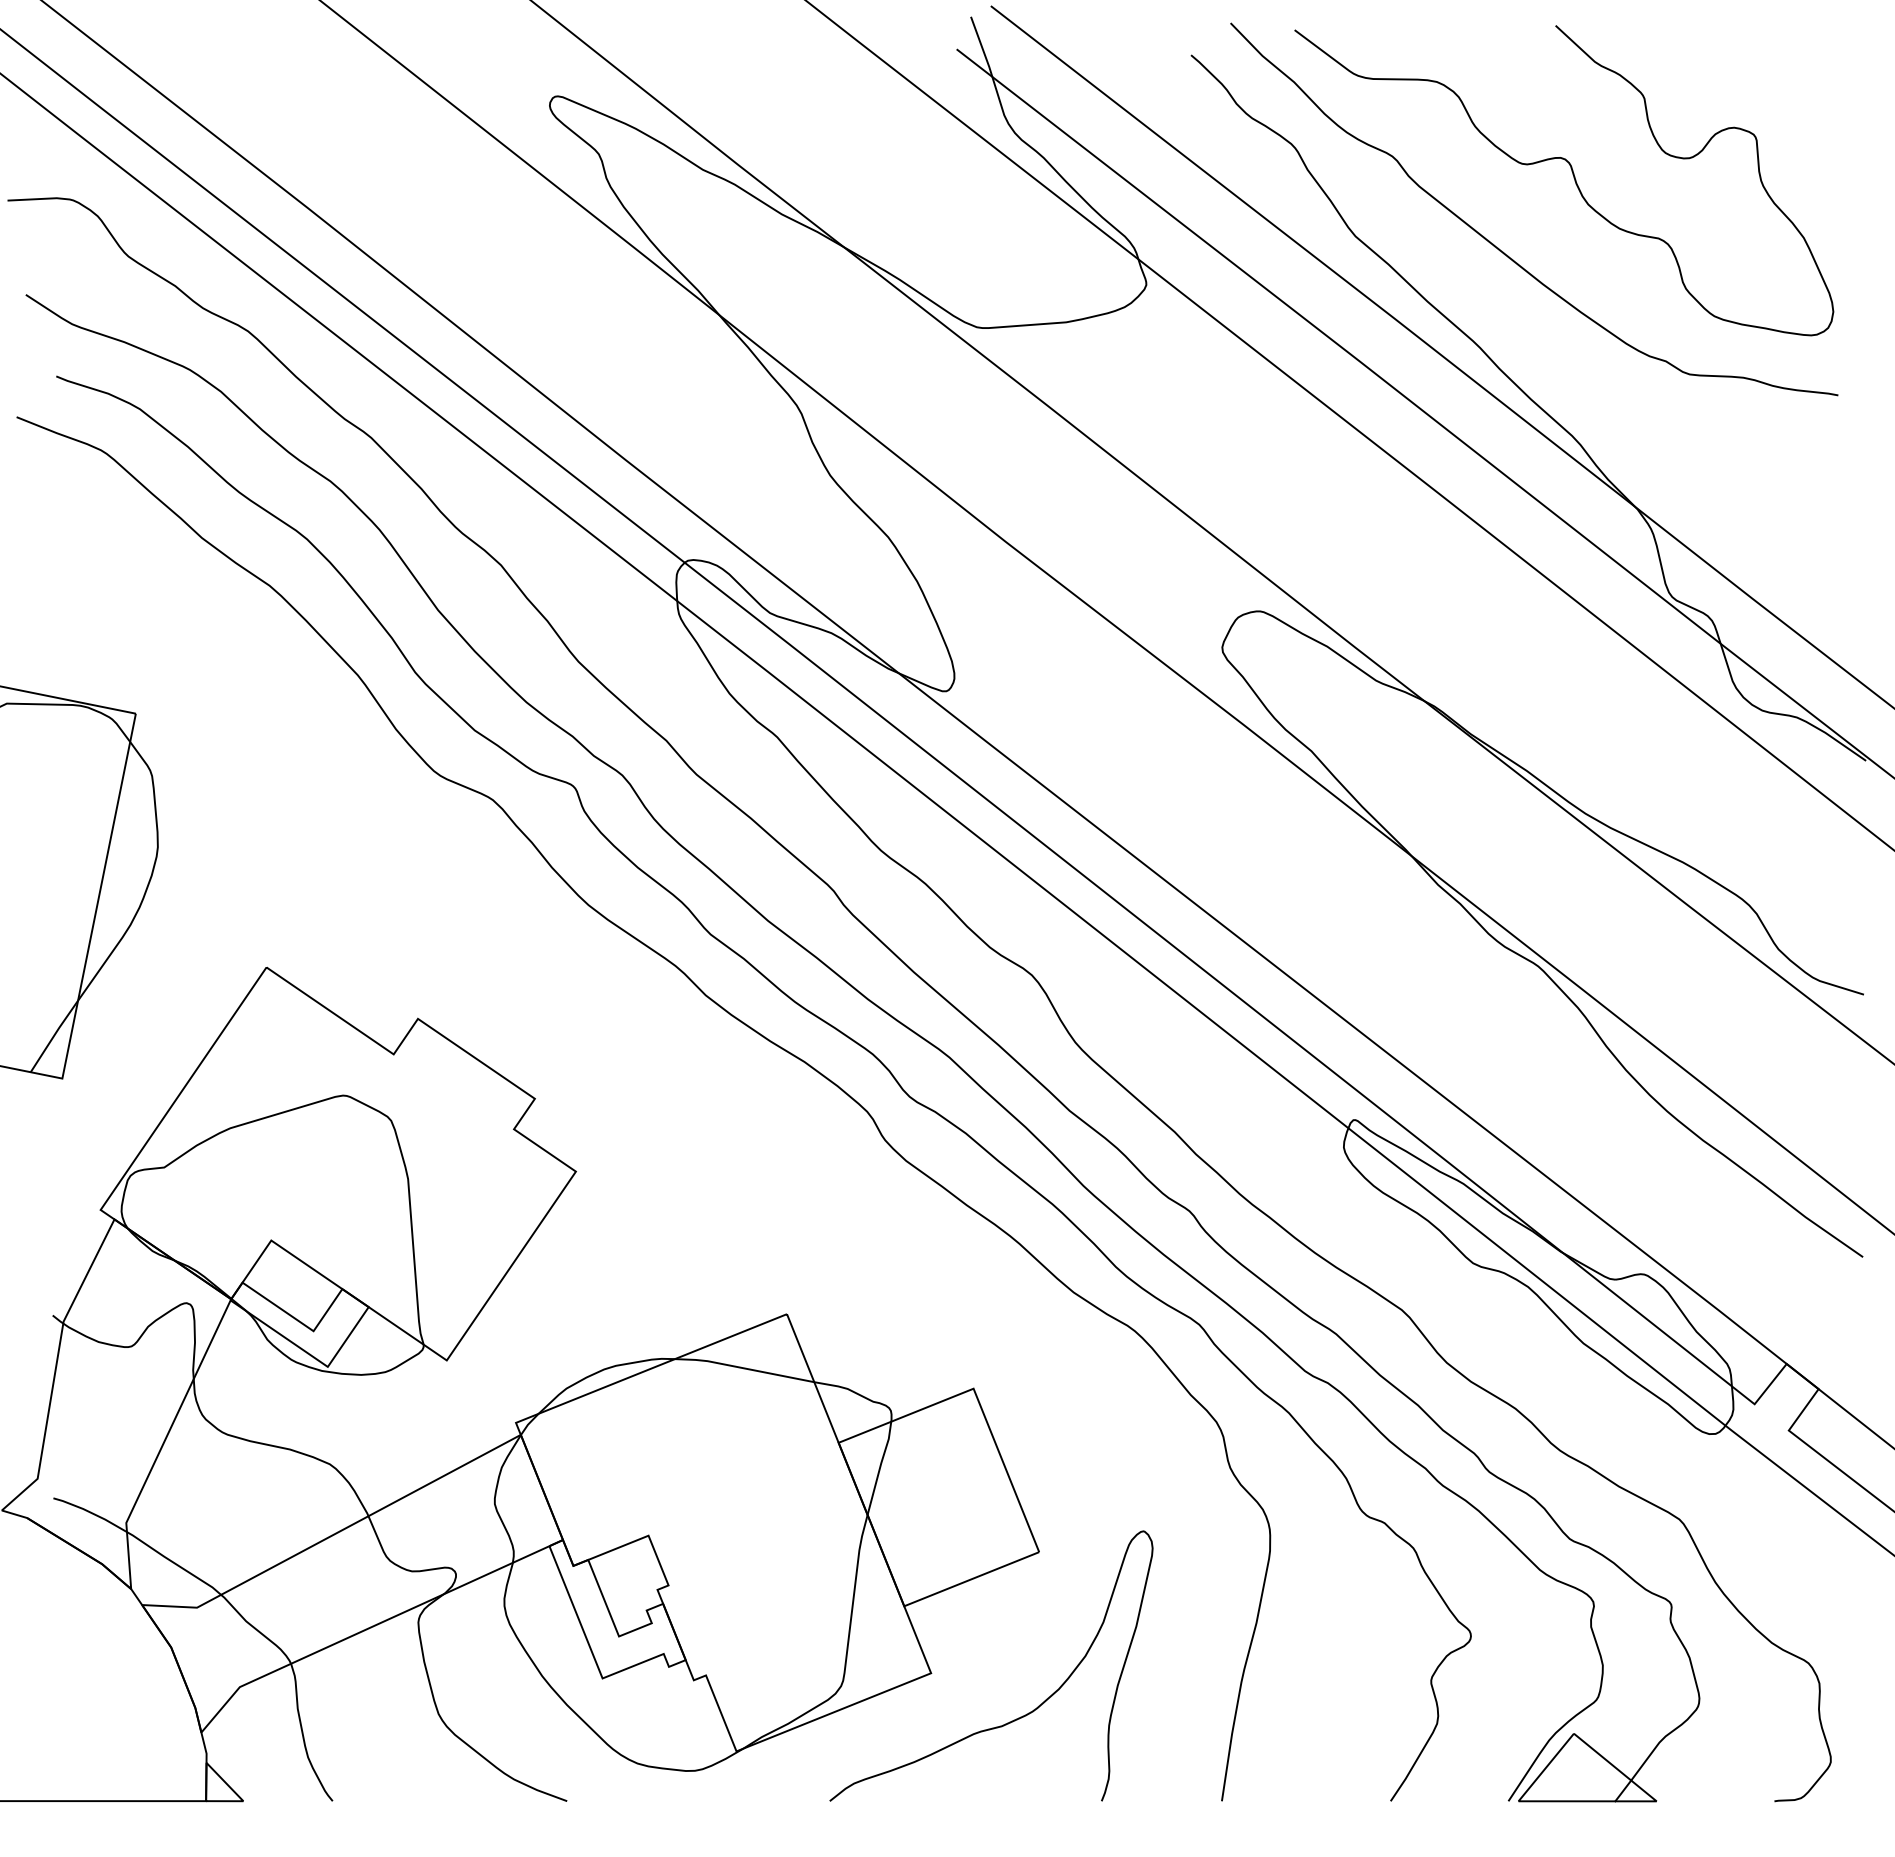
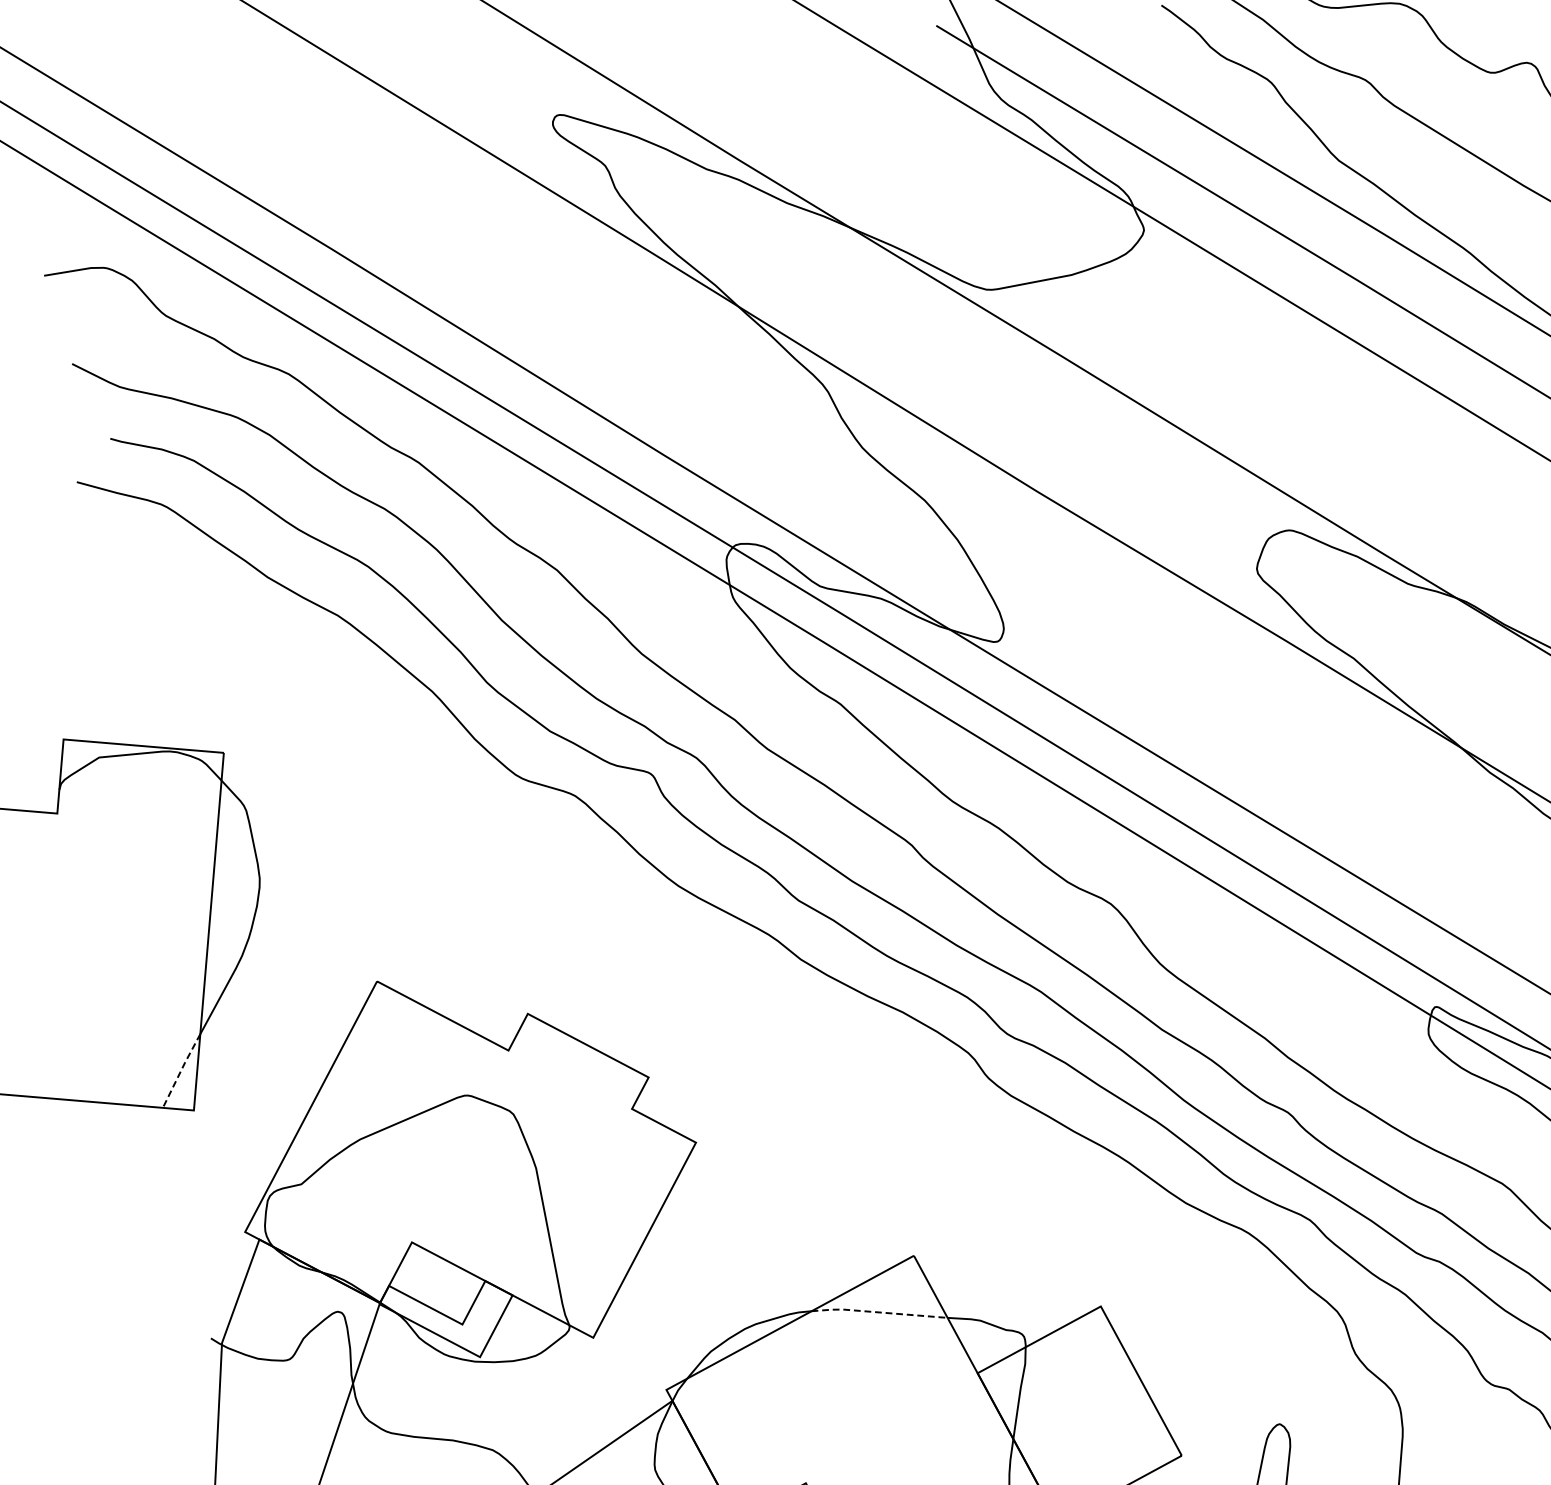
line: (54, 1035) -> (181, 1070), solid -> dashed
line: (743, 1368) -> (878, 1312), solid -> dashed

